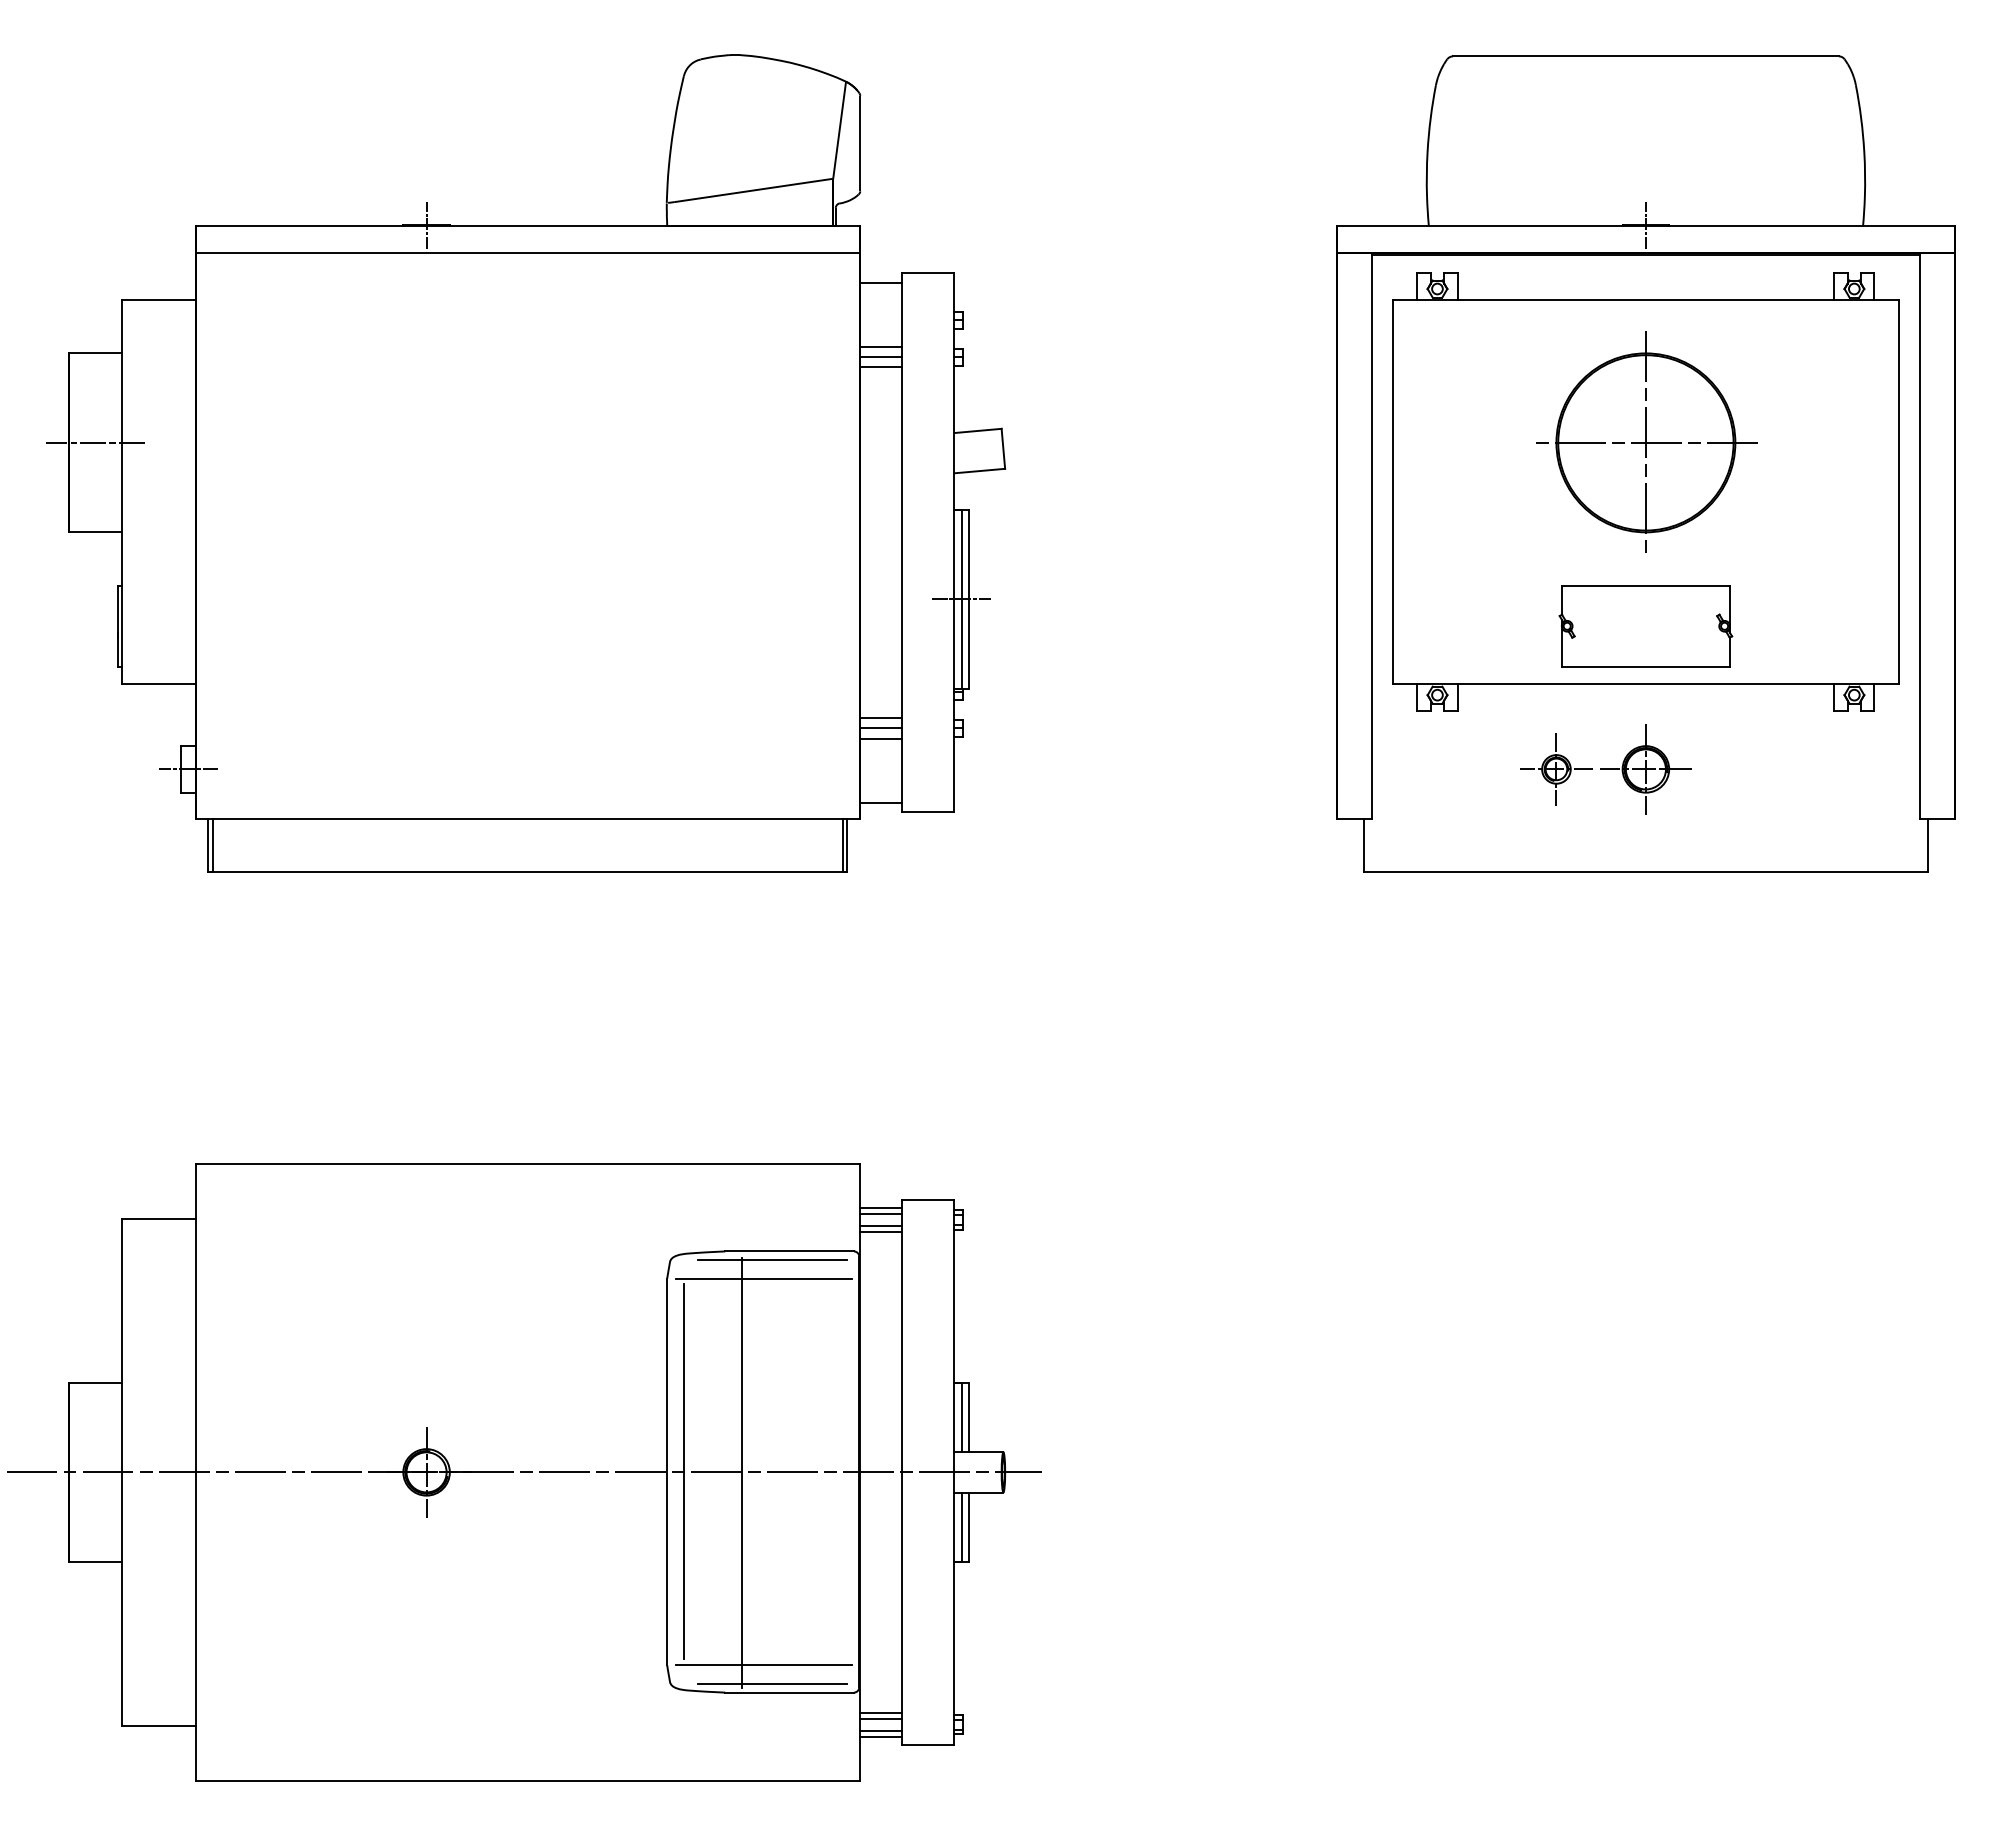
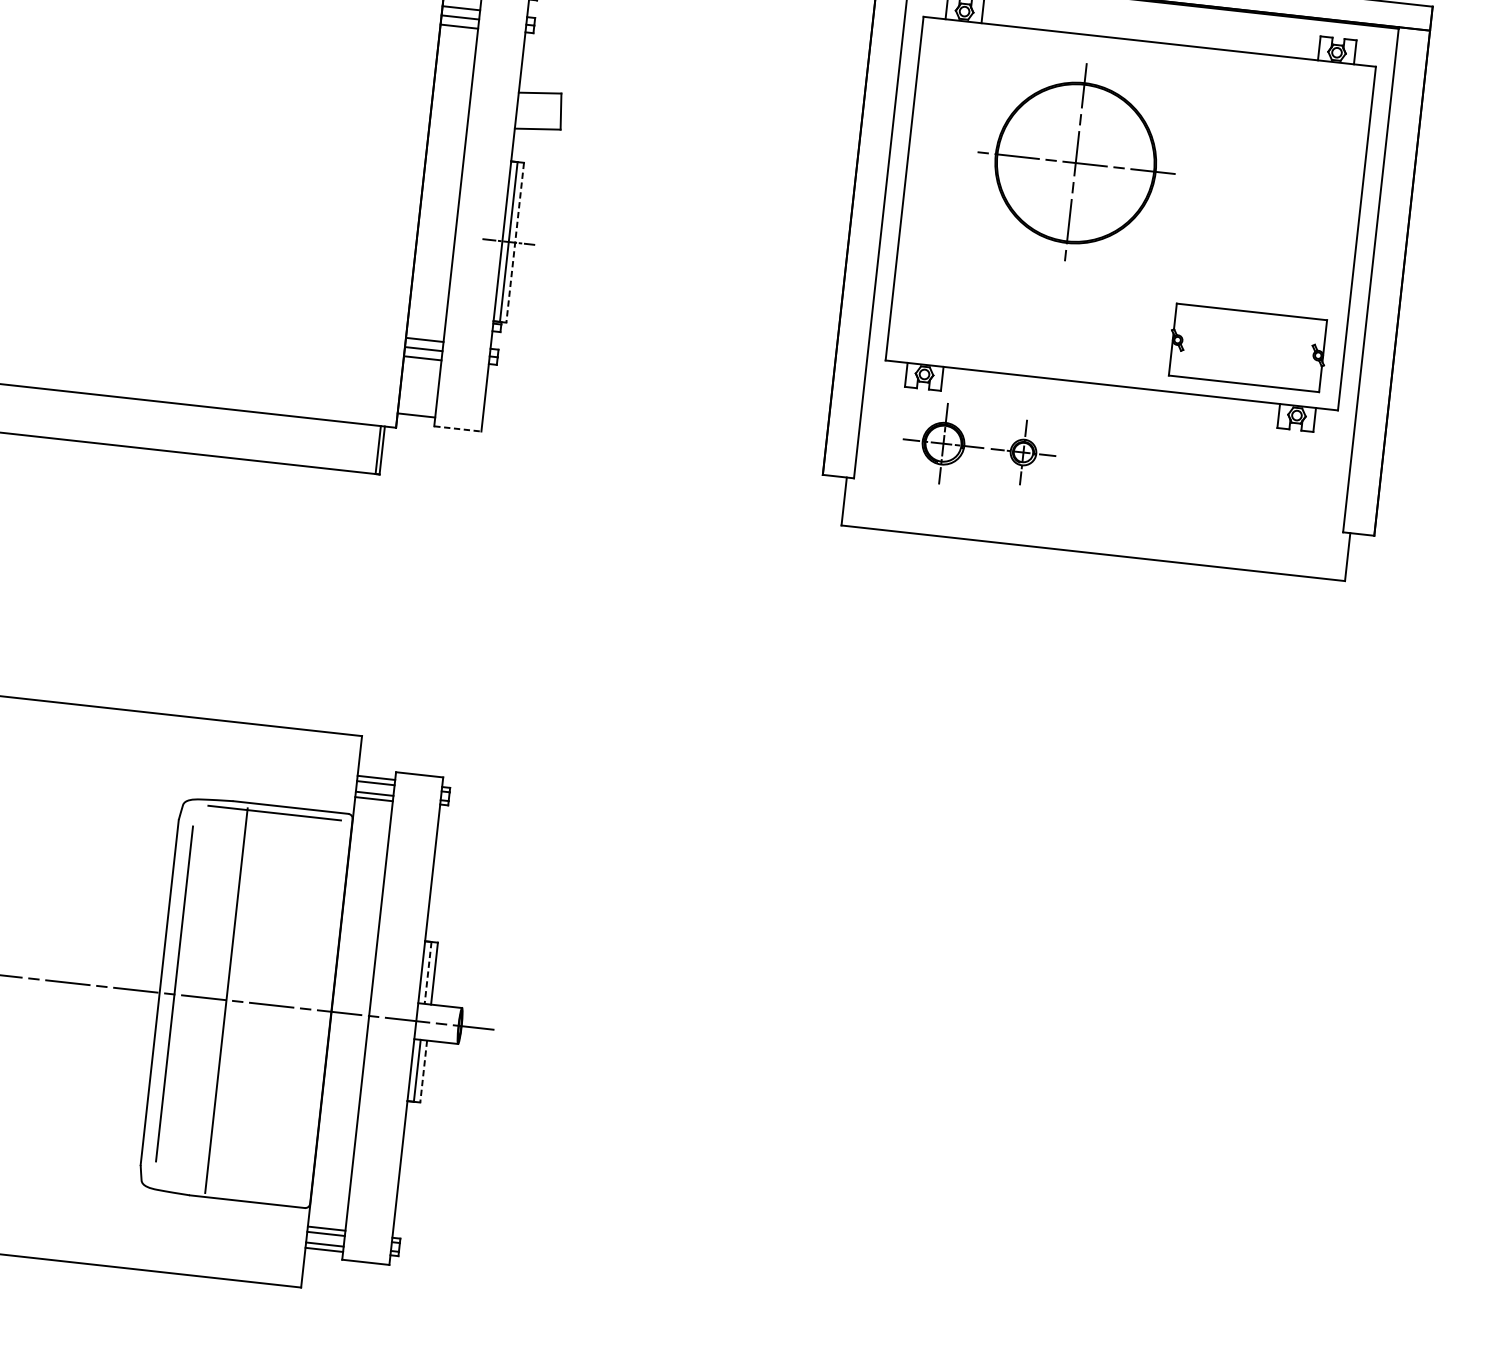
part: (1646, 441) -> (1076, 161), moved
line: (968, 599) -> (515, 242), solid -> dashed
part: (1645, 626) -> (1247, 348), moved
part: (1645, 769) -> (943, 443), moved
line: (928, 812) -> (458, 429), solid -> dashed
line: (764, 1278) -> (265, 829), removed
line: (961, 1417) -> (428, 972), solid -> dashed
line: (968, 1527) -> (423, 1071), solid -> dashed
line: (764, 1665) -> (227, 1174), removed
line: (772, 1684) -> (232, 1192), removed

